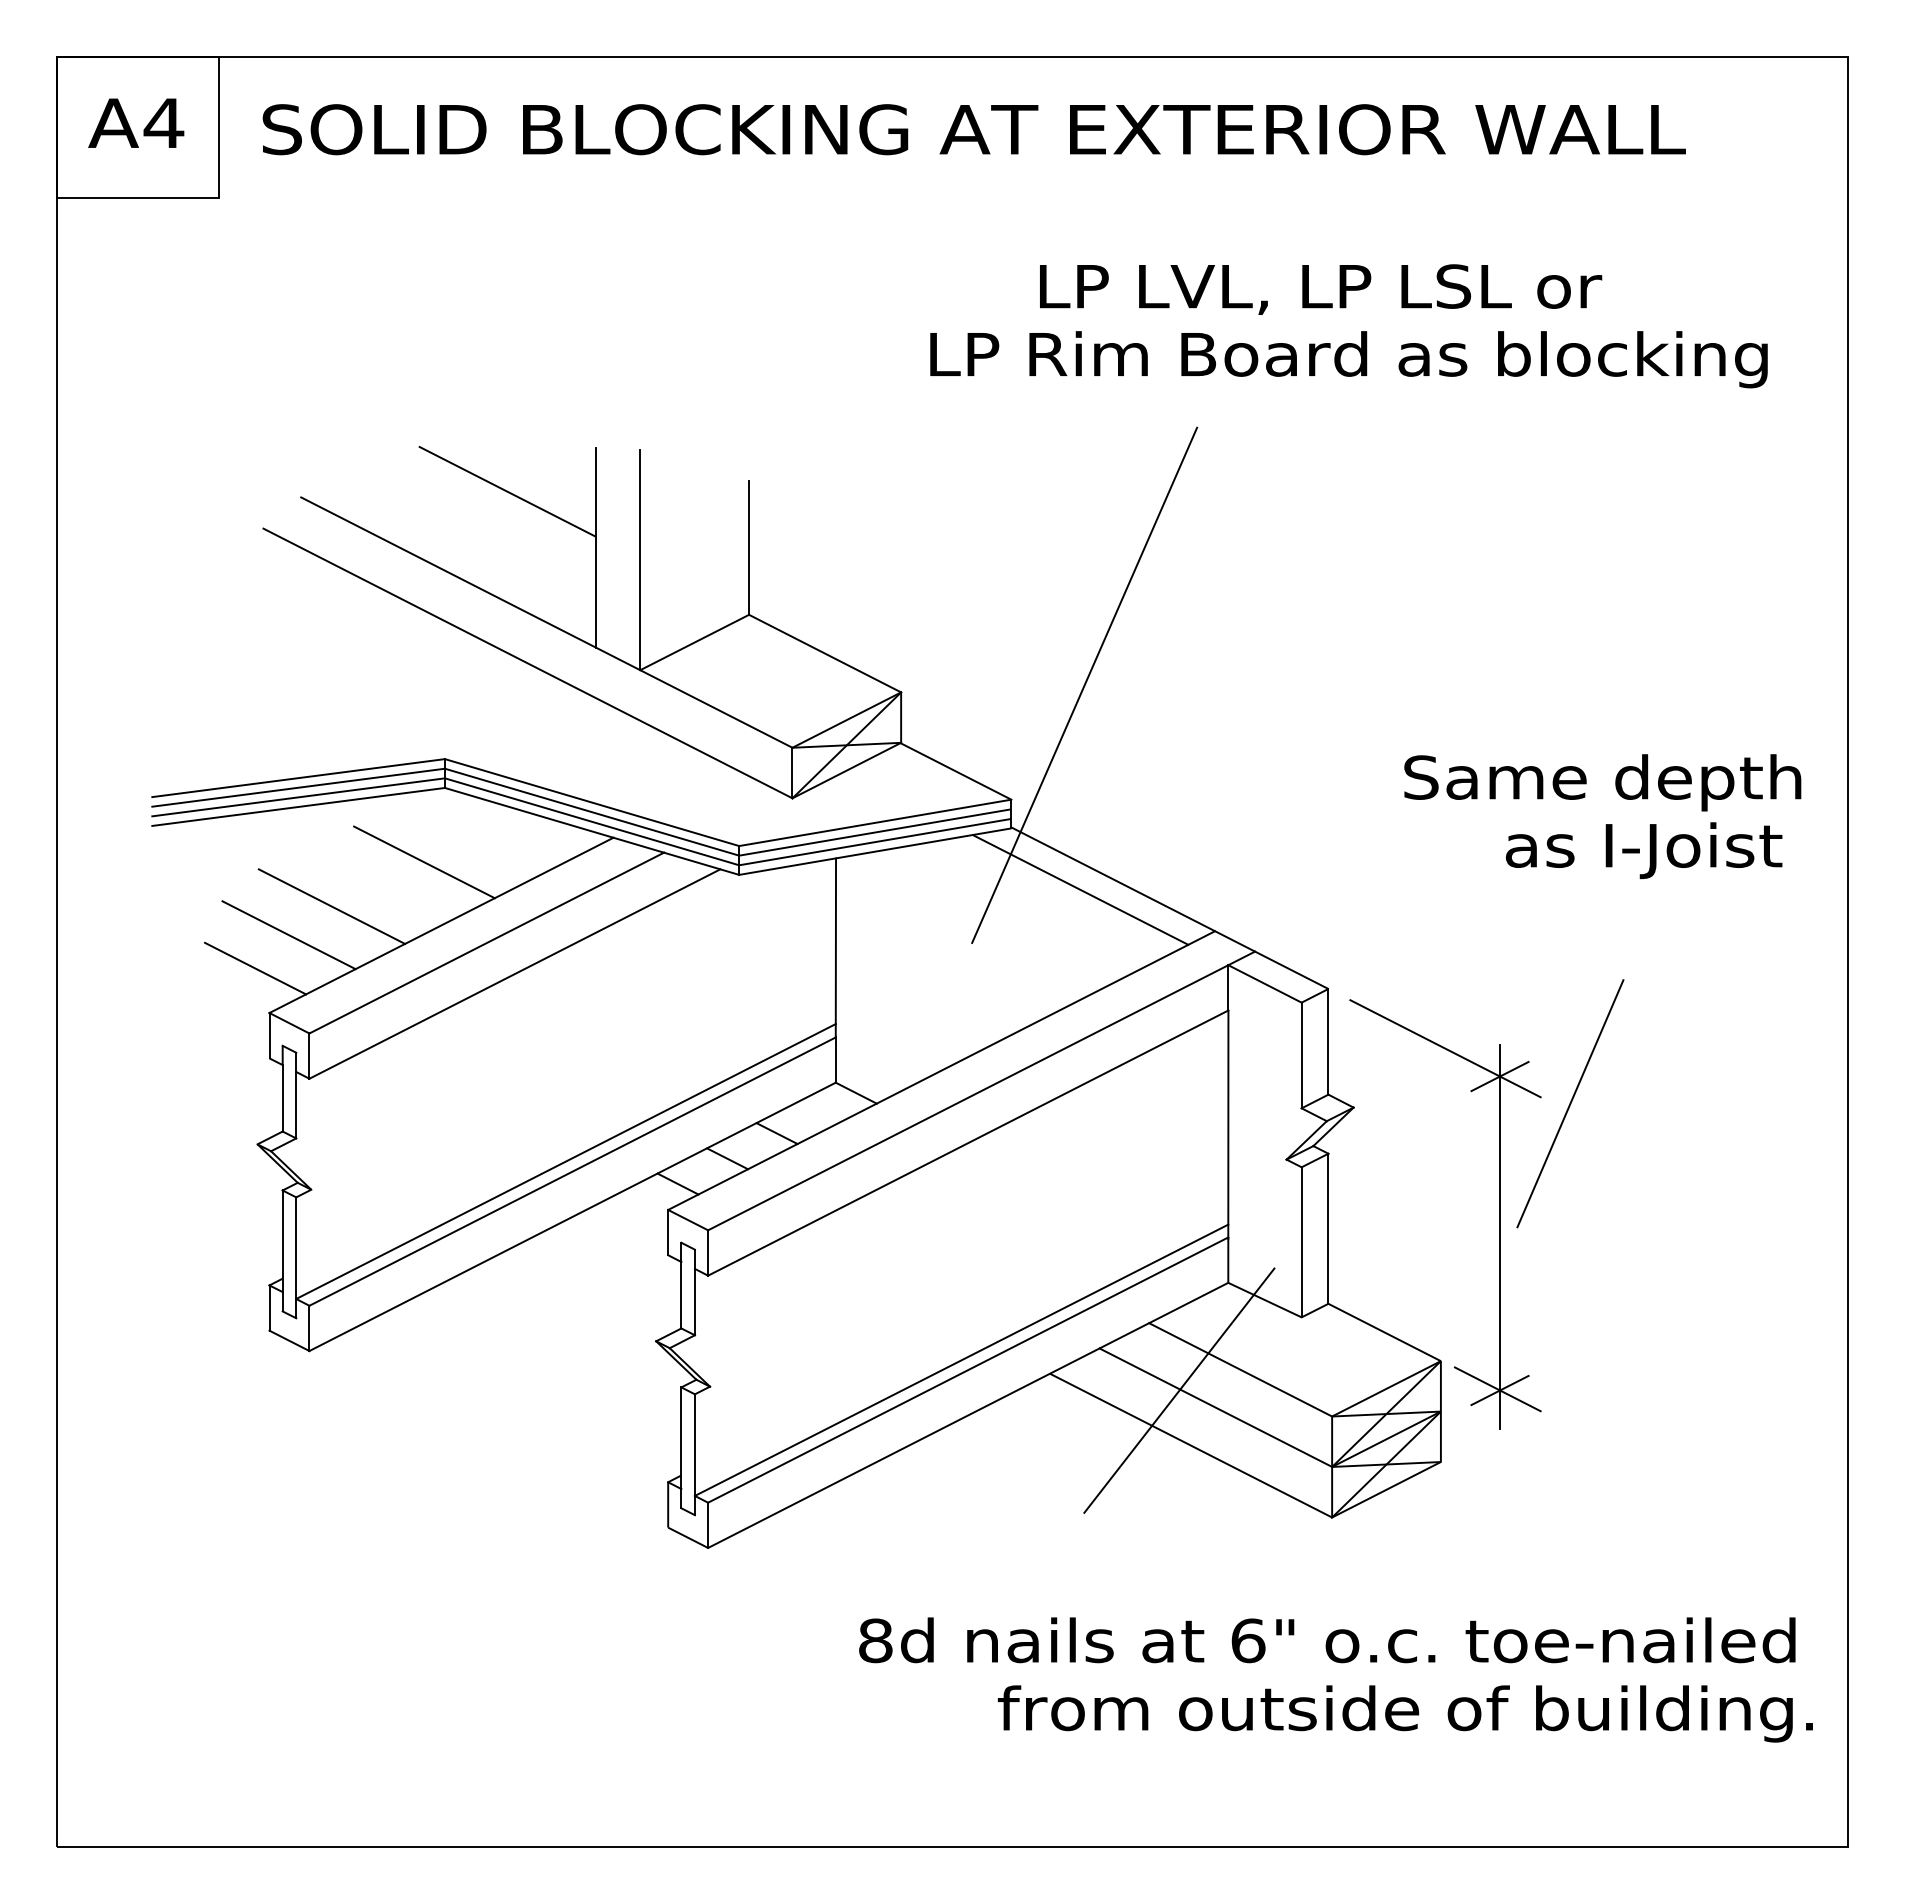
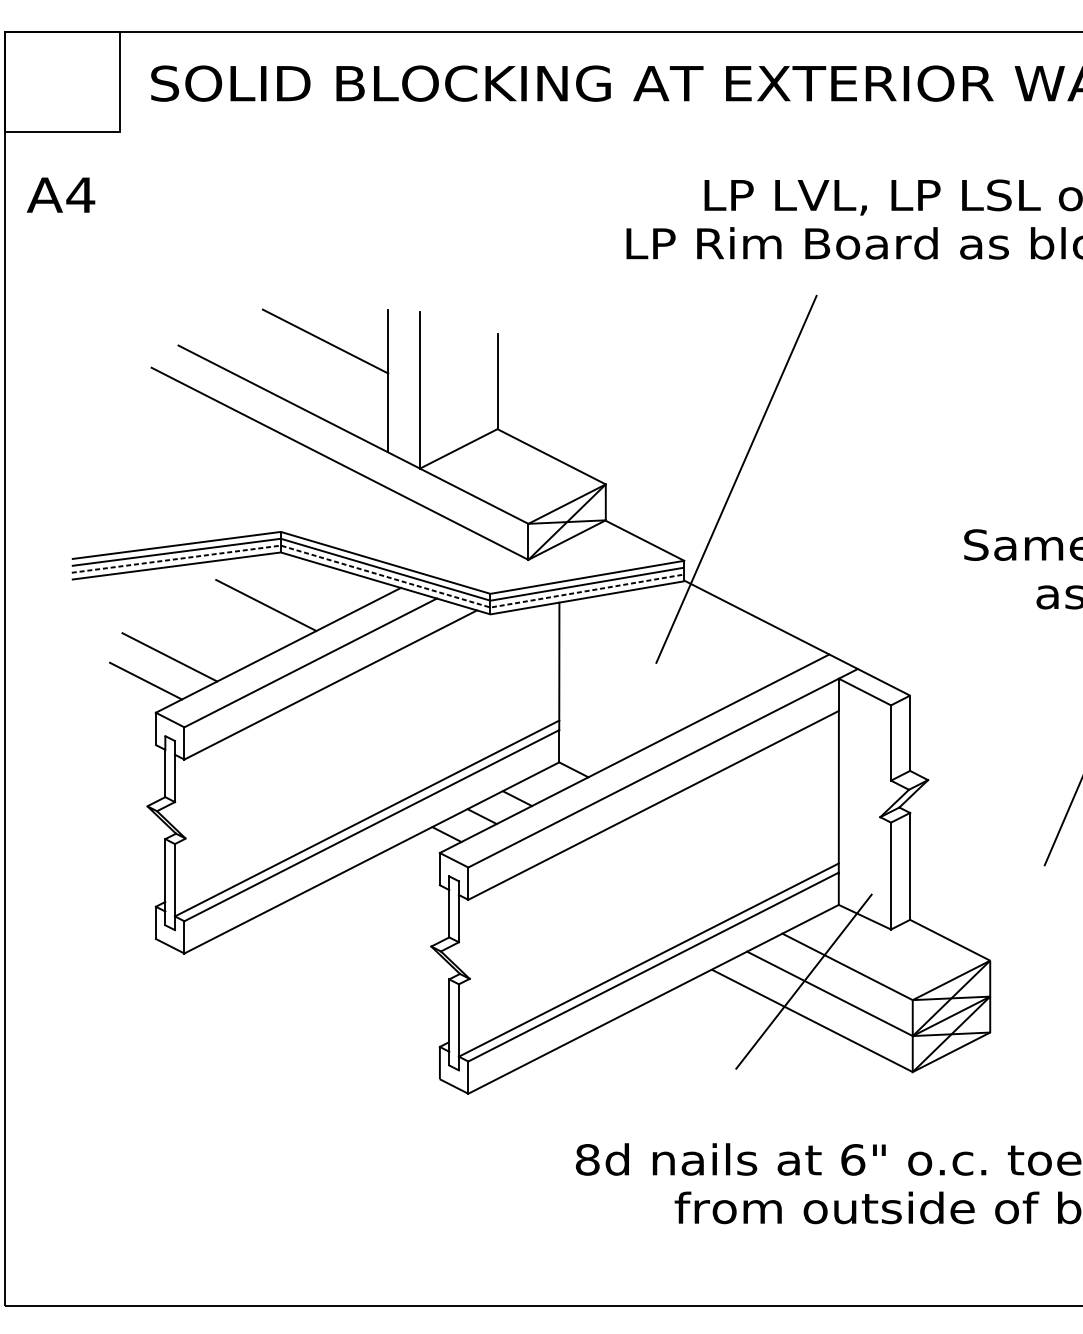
text: (136, 122) -> (61, 194), moved
line: (582, 819) -> (378, 574), solid -> dashed
line: (1080, 889) -> (733, 624), removed
line: (331, 906) -> (200, 636), removed
part: (1499, 1214) -> (1031, 856), removed

